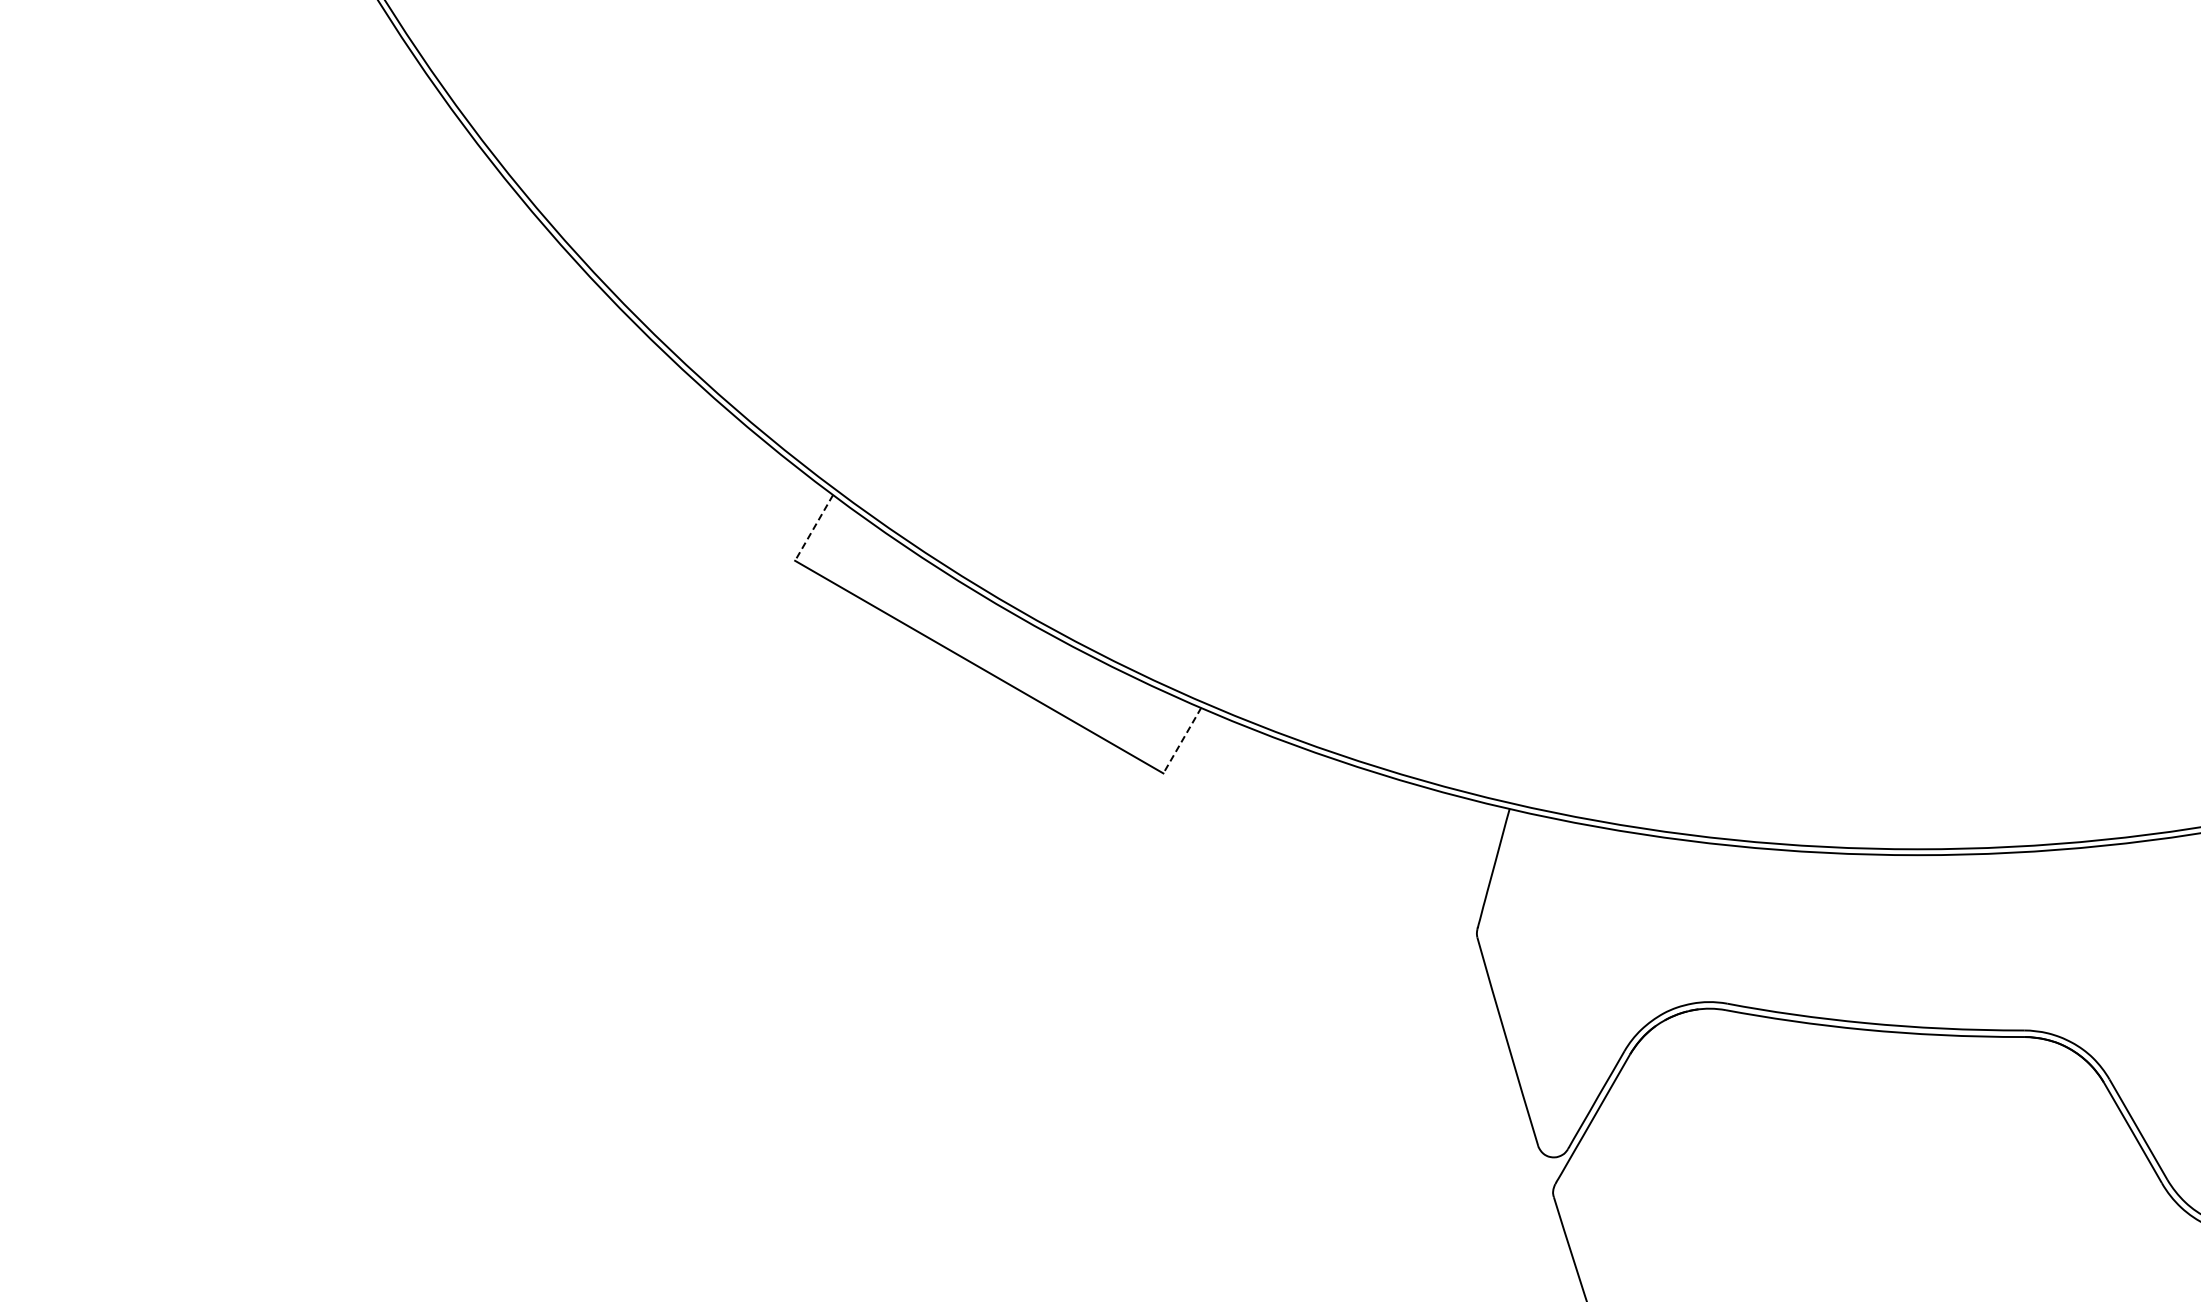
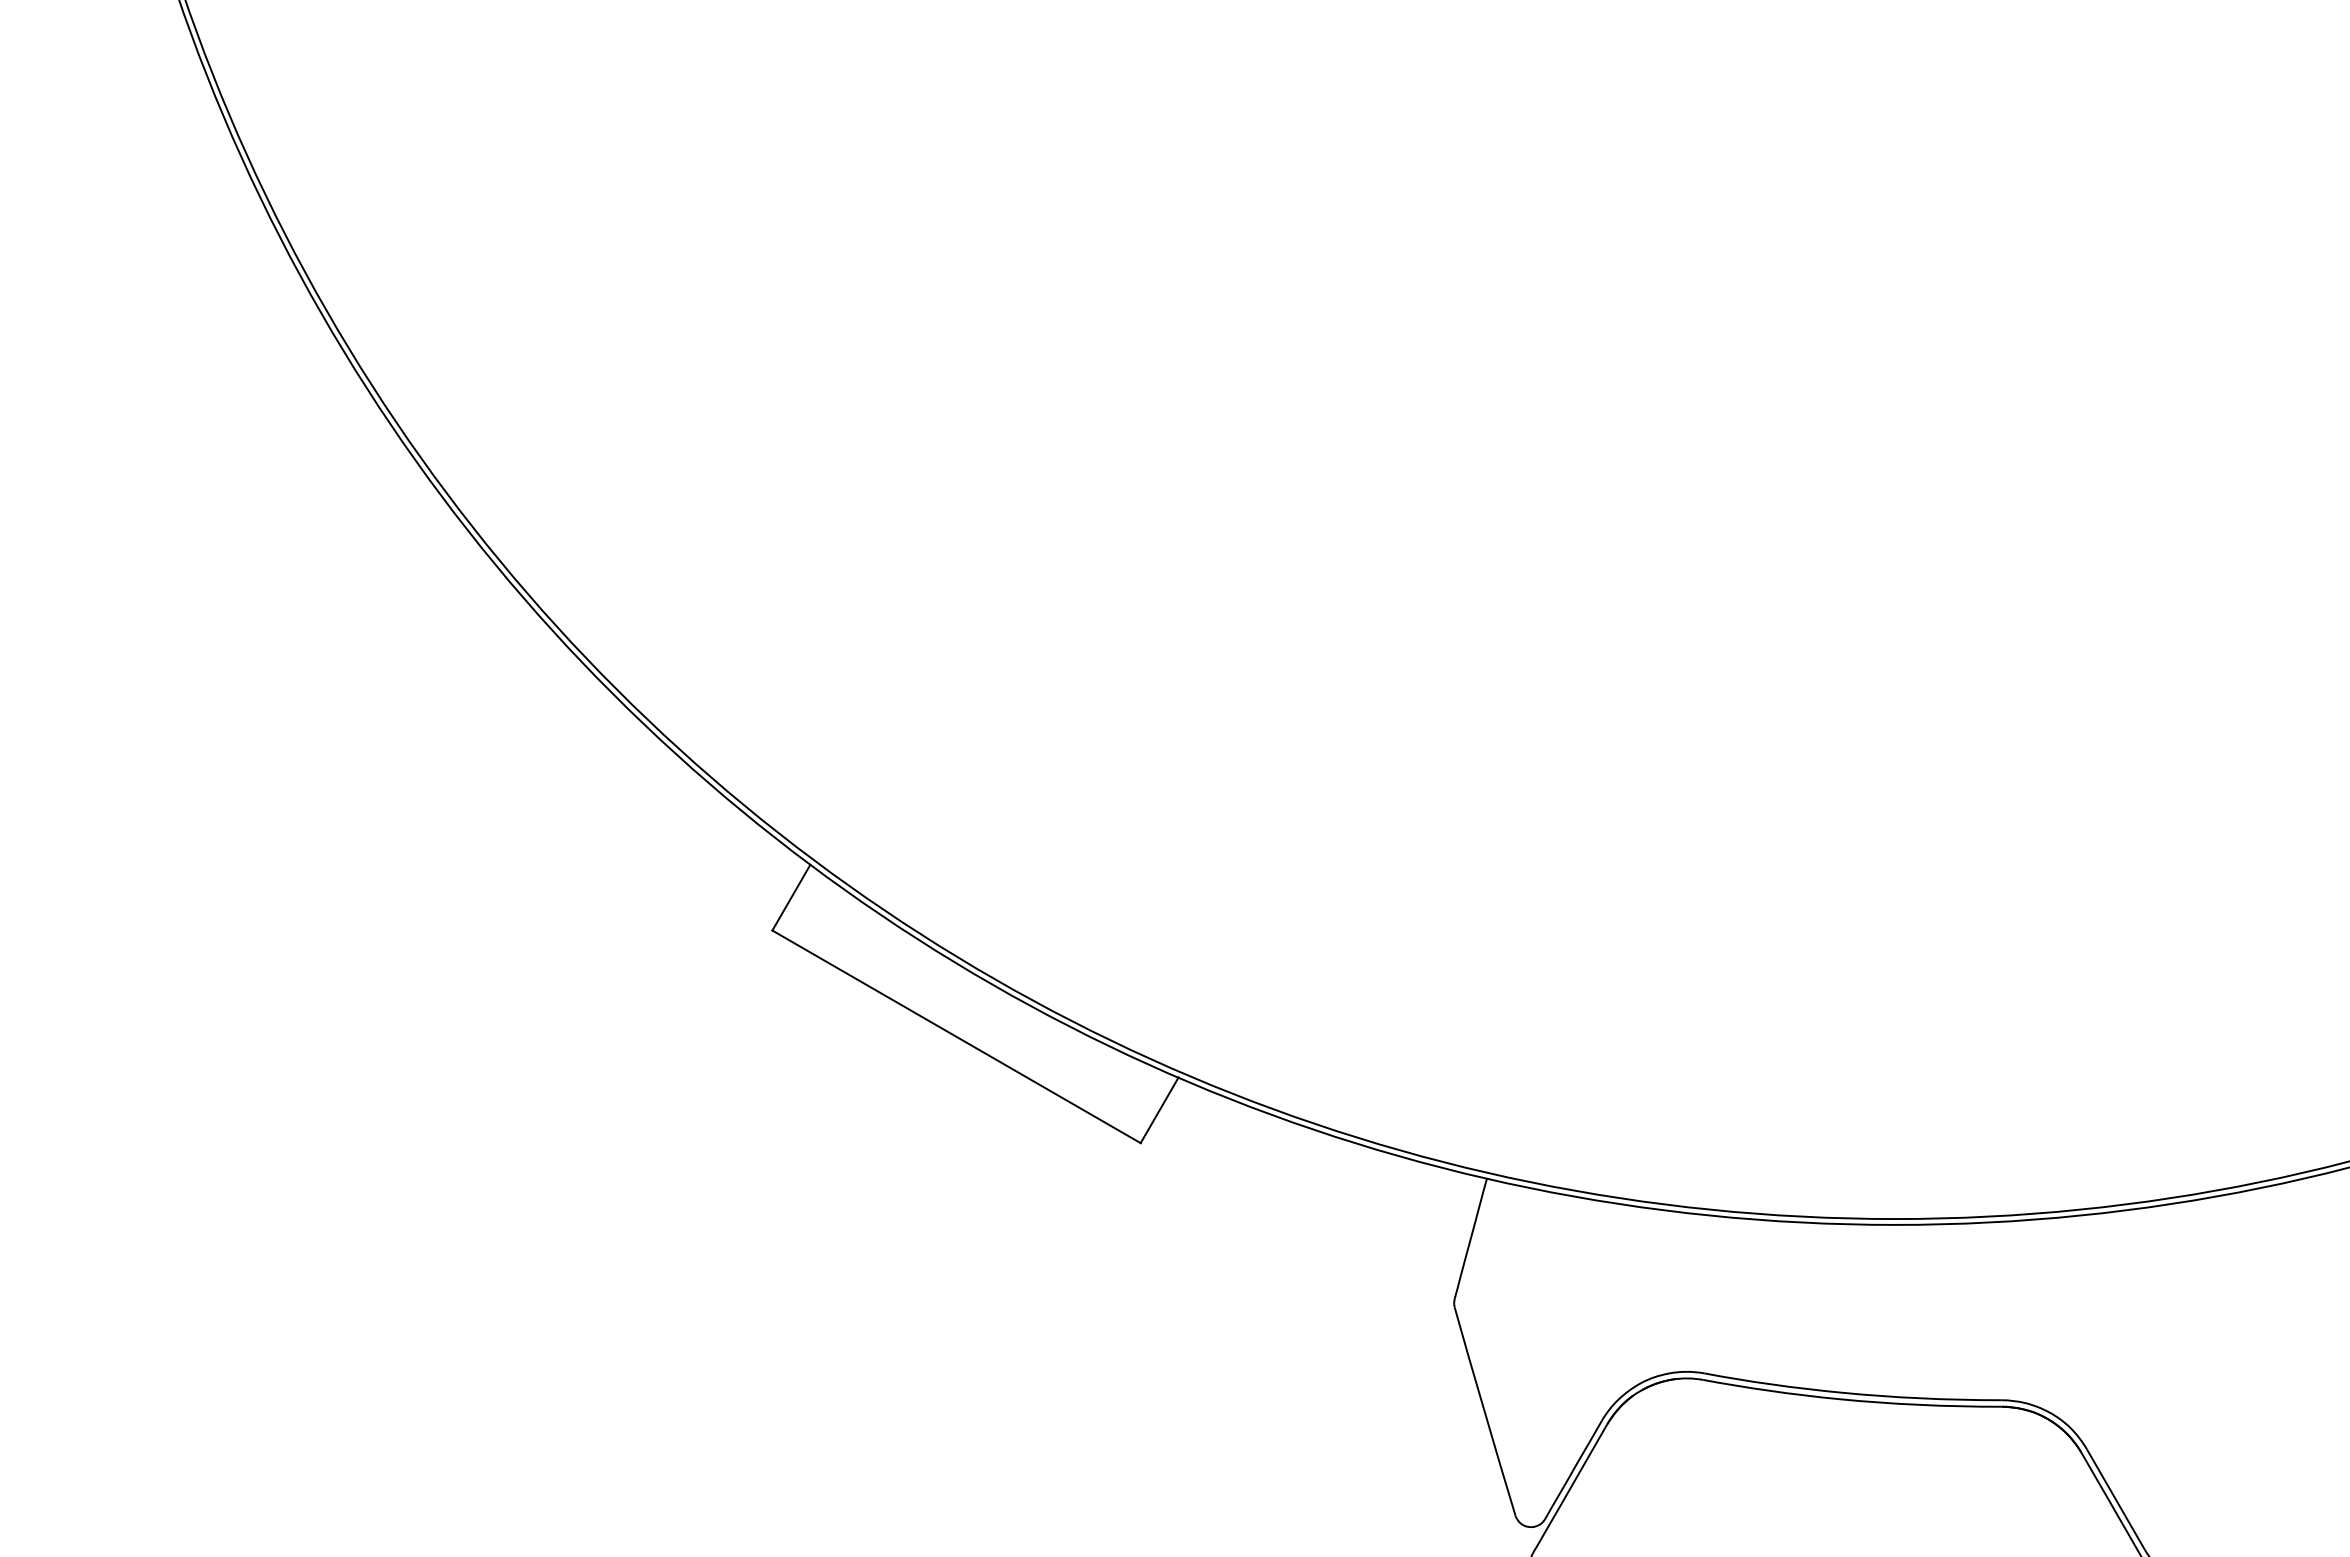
line: (814, 527) -> (791, 897), dashed -> solid
line: (1182, 740) -> (1159, 1110), dashed -> solid

